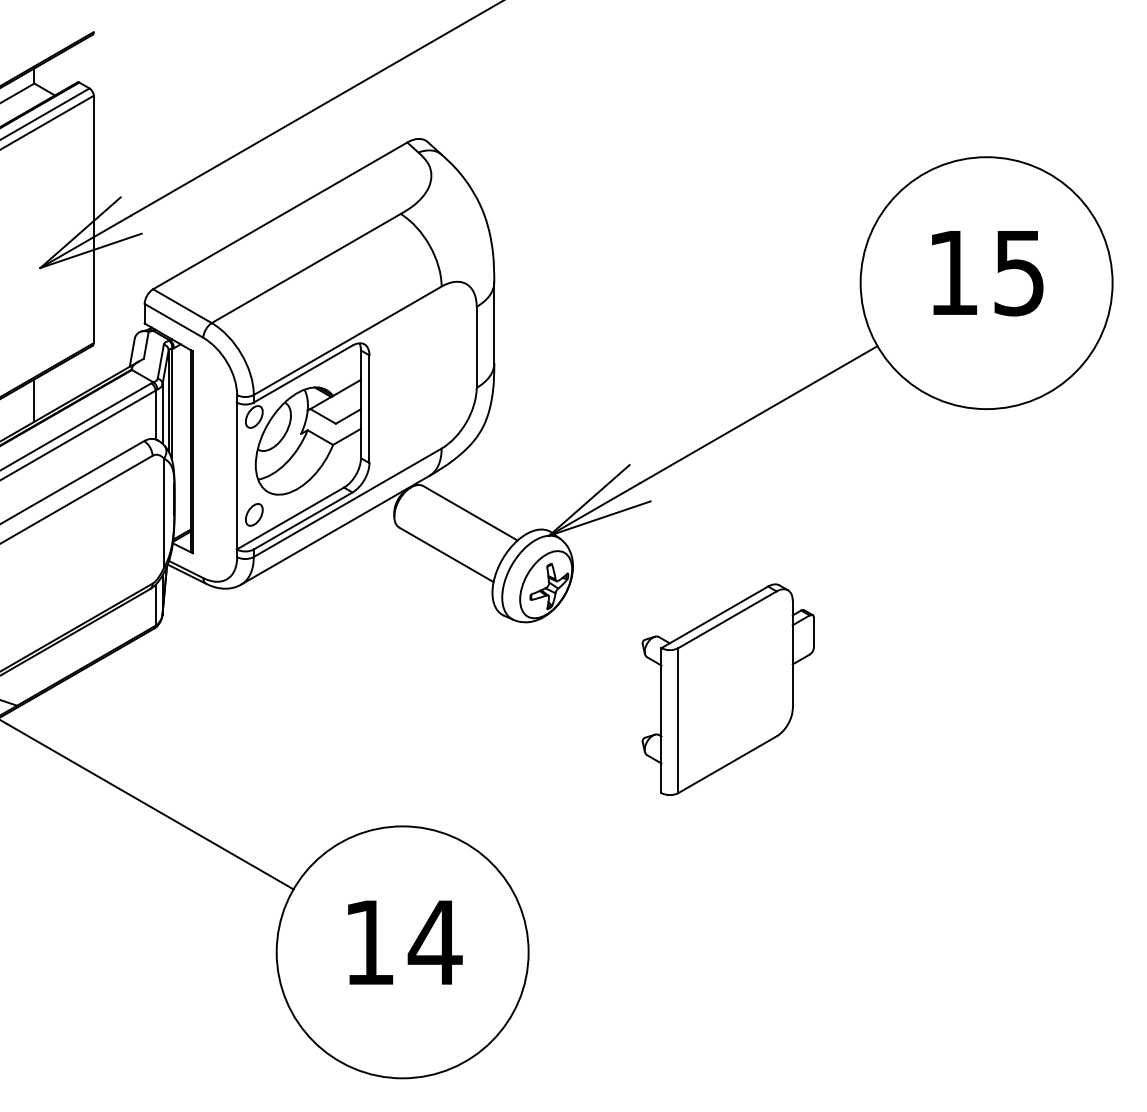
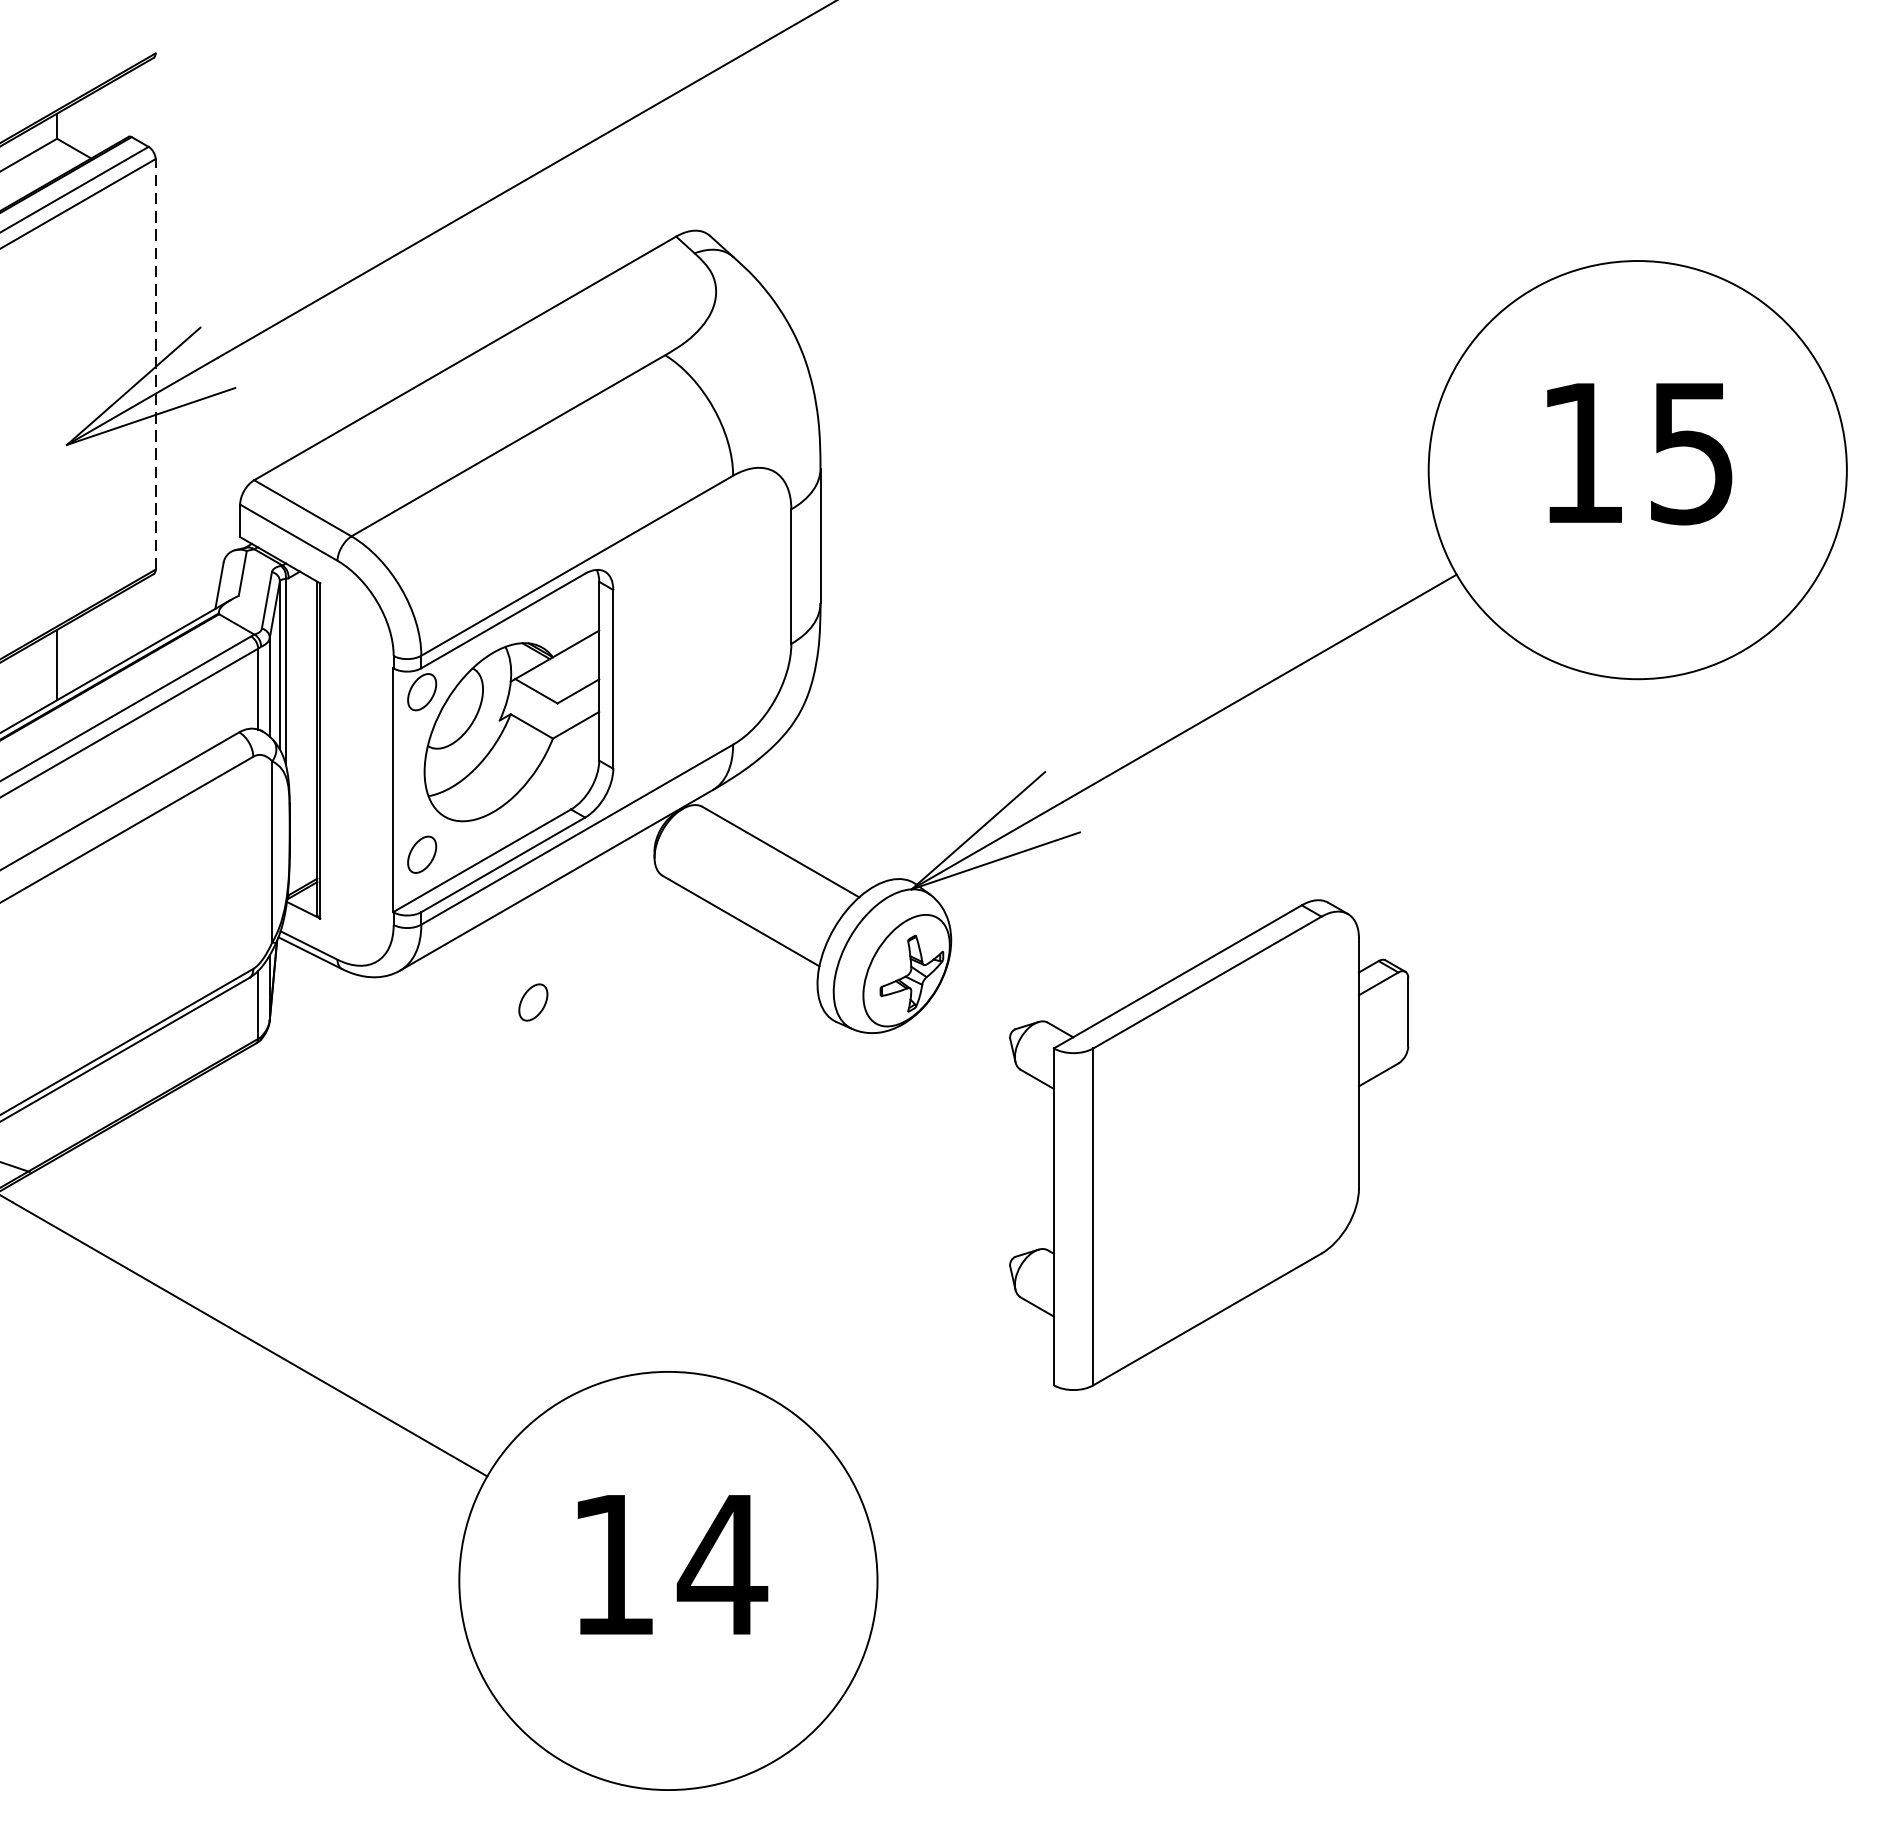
line: (93, 219) -> (155, 364), solid -> dashed
part: (321, 603) -> (533, 1001), added
part: (727, 689) -> (1207, 1144), size x1.4

